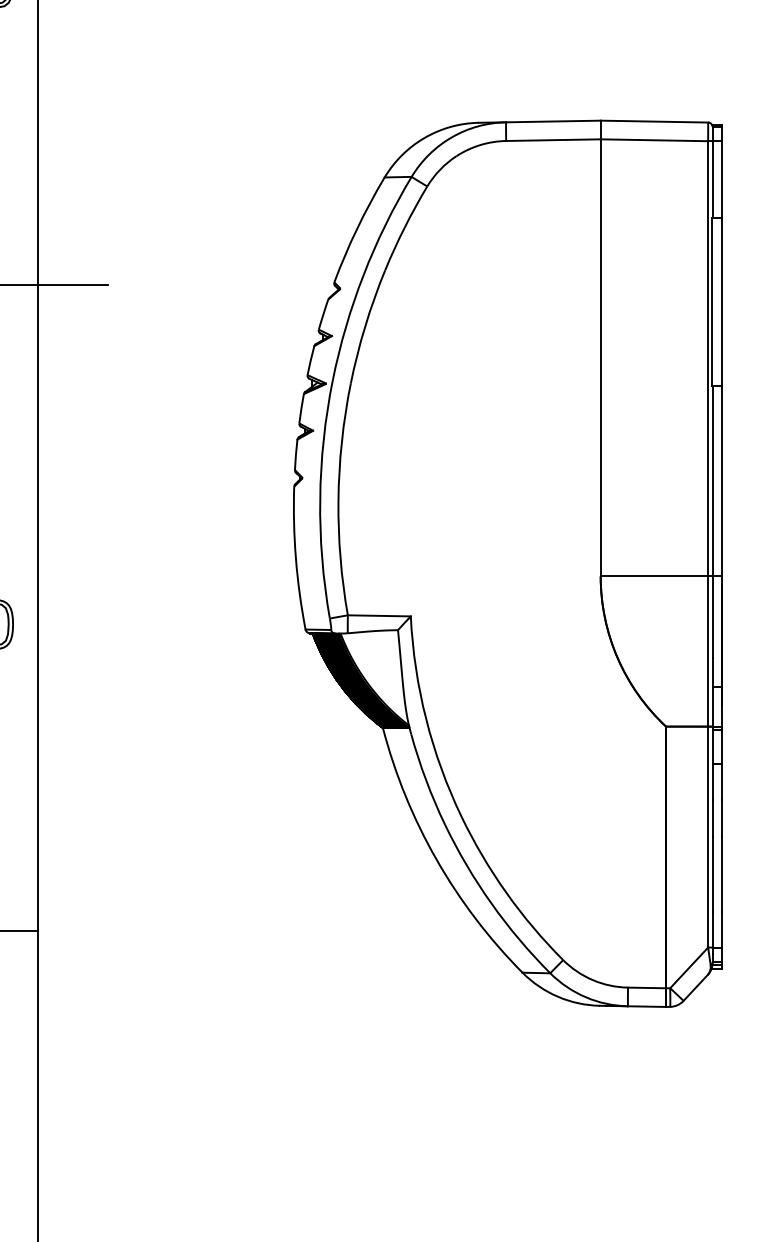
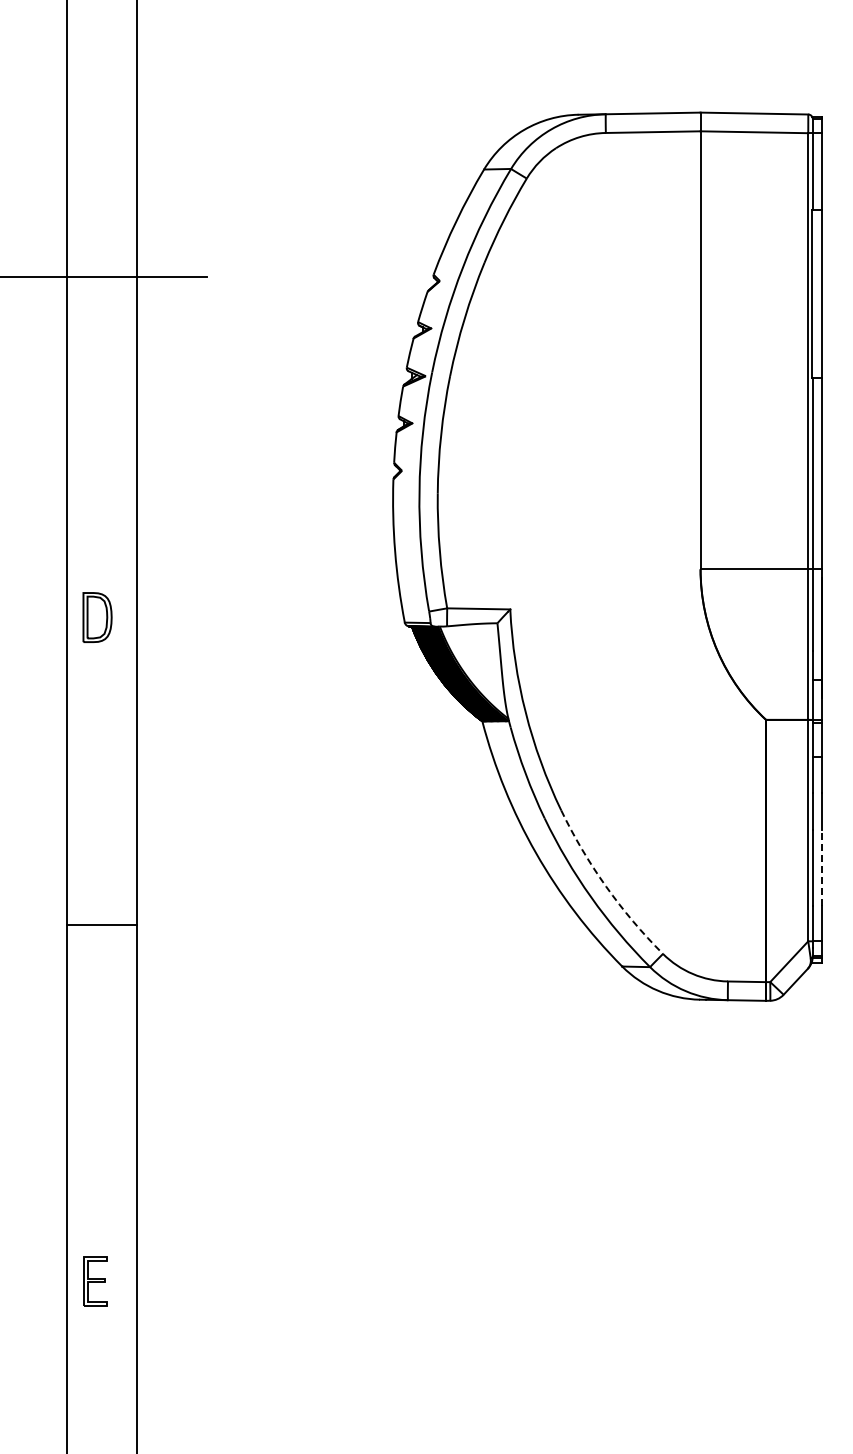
line: (722, 873) -> (822, 867), solid -> dashed
arc: (506, 892) -> (606, 886), solid -> dashed

